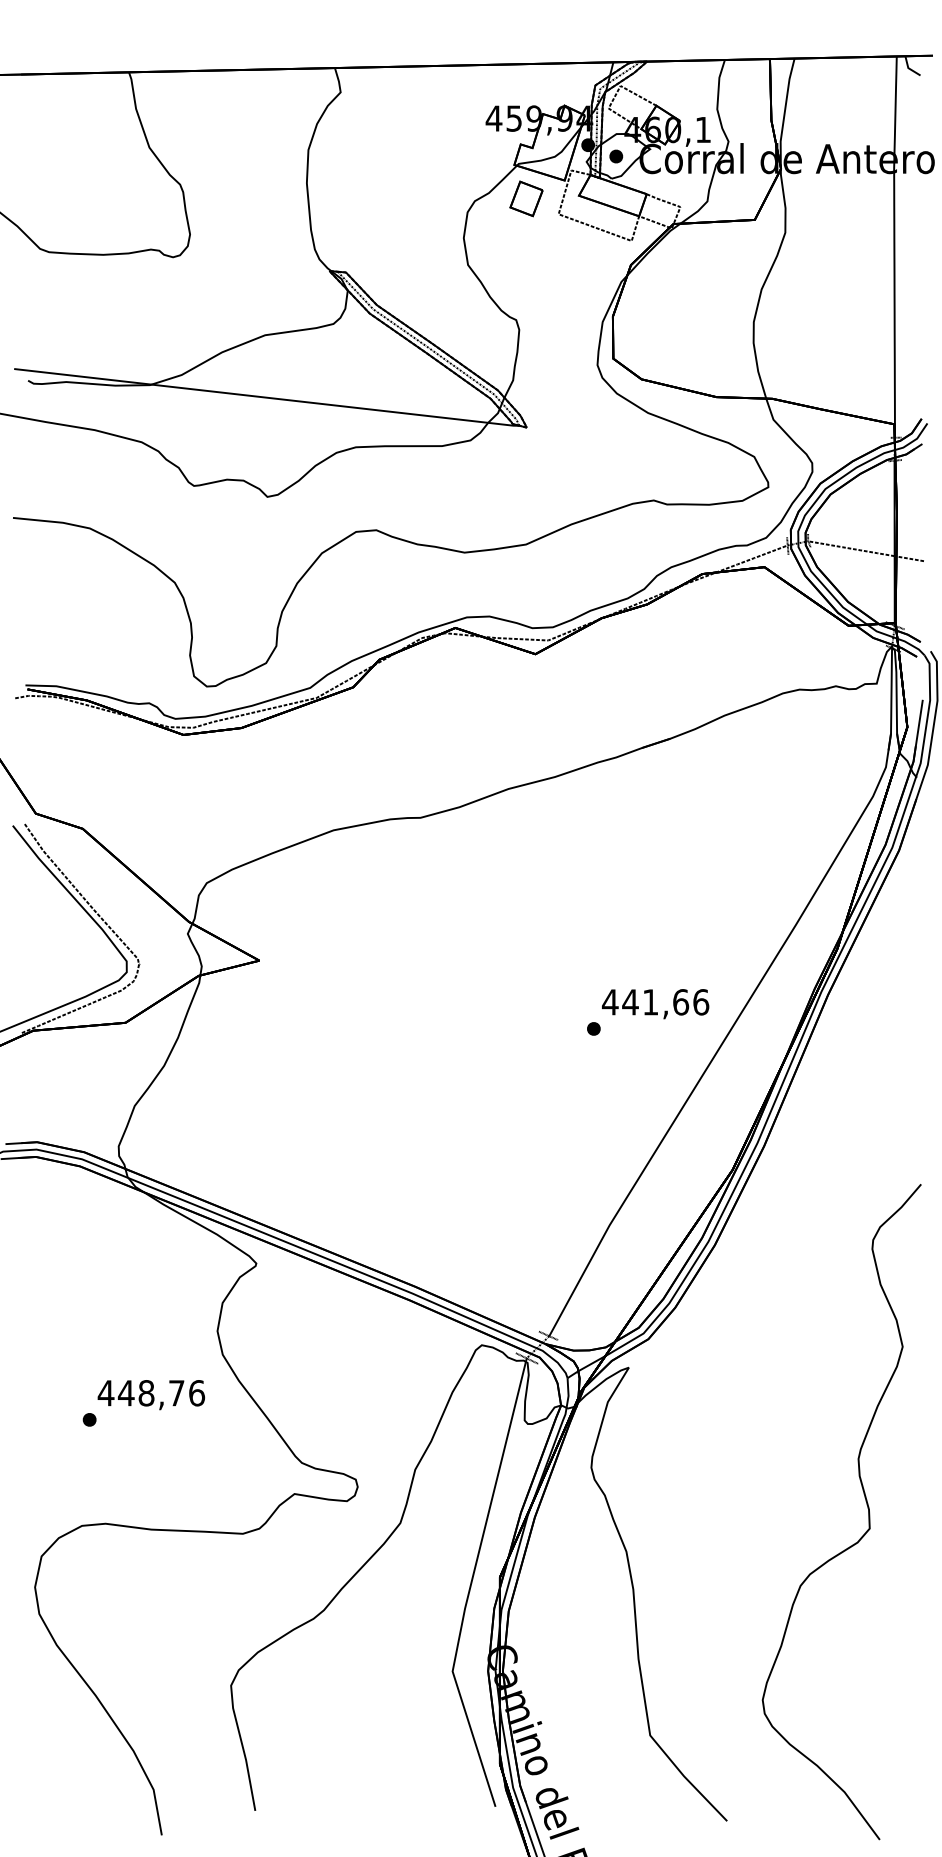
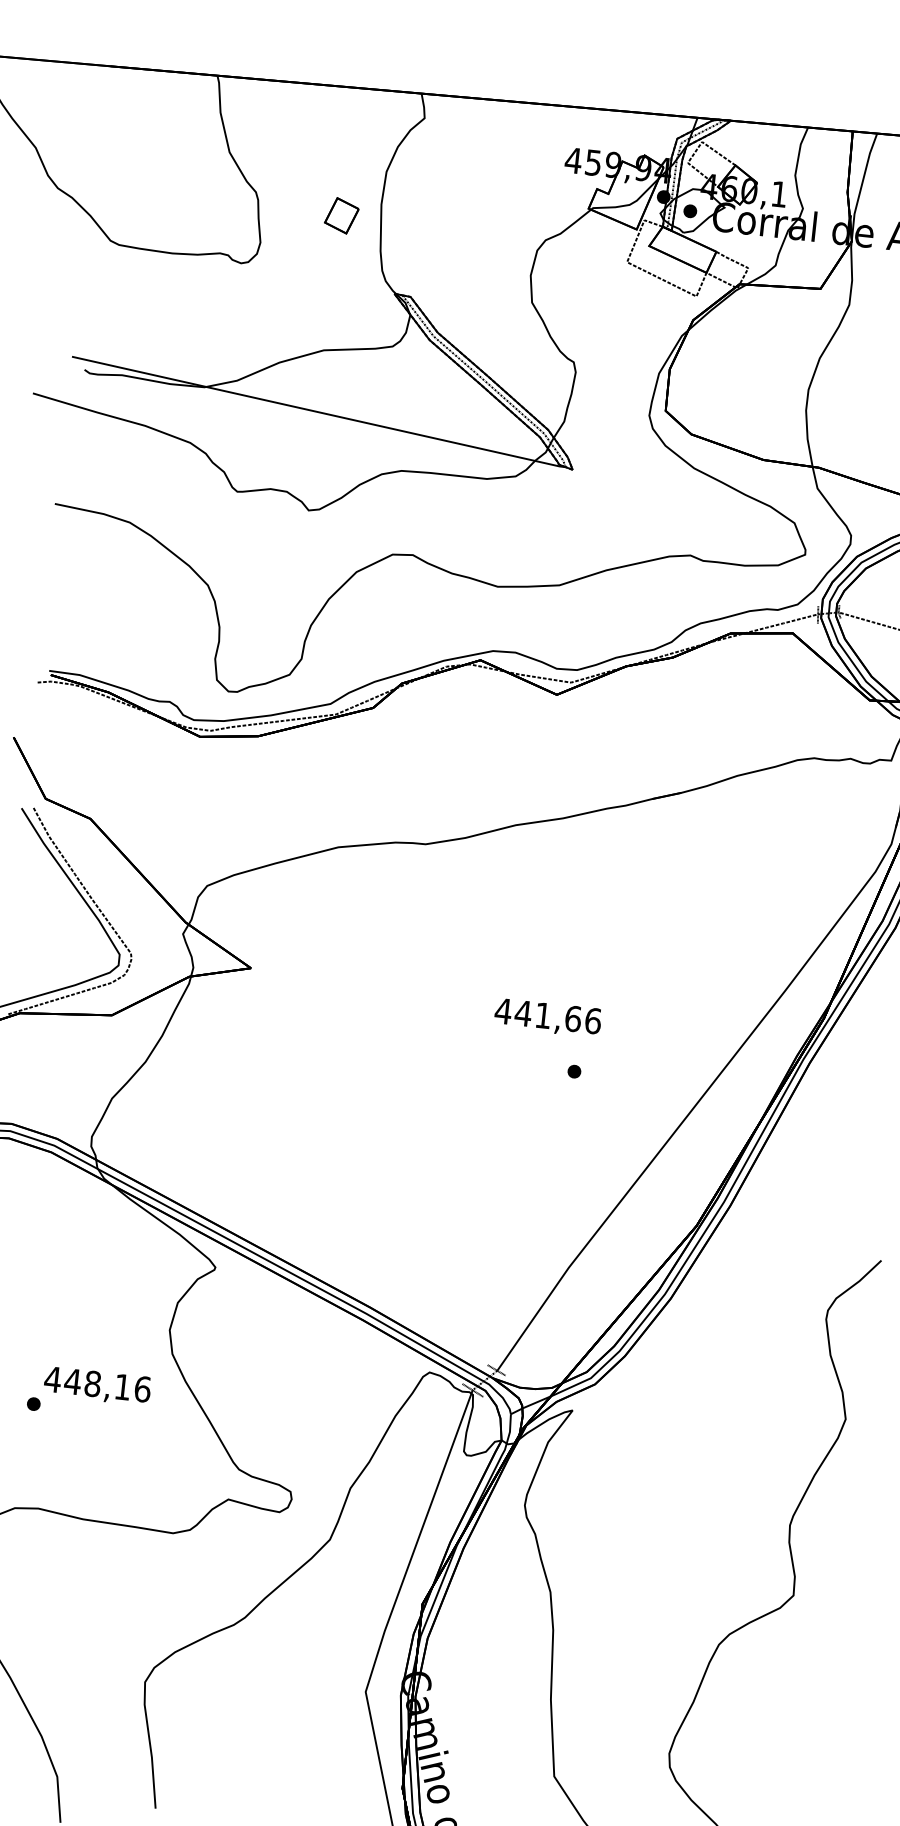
part: (526, 198) -> (341, 215), moved
text: (655, 1004) -> (547, 1018), moved
text: (176, 1393) -> (122, 1387), 448,76 -> 448,16

